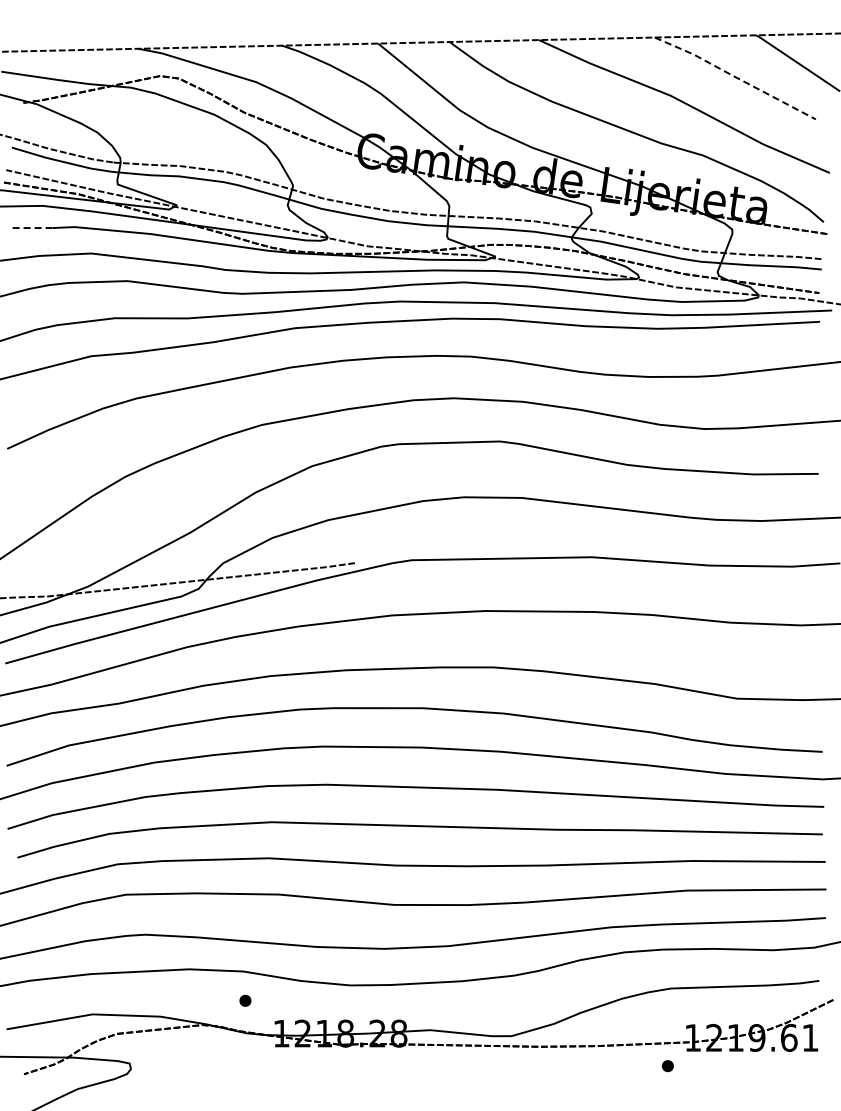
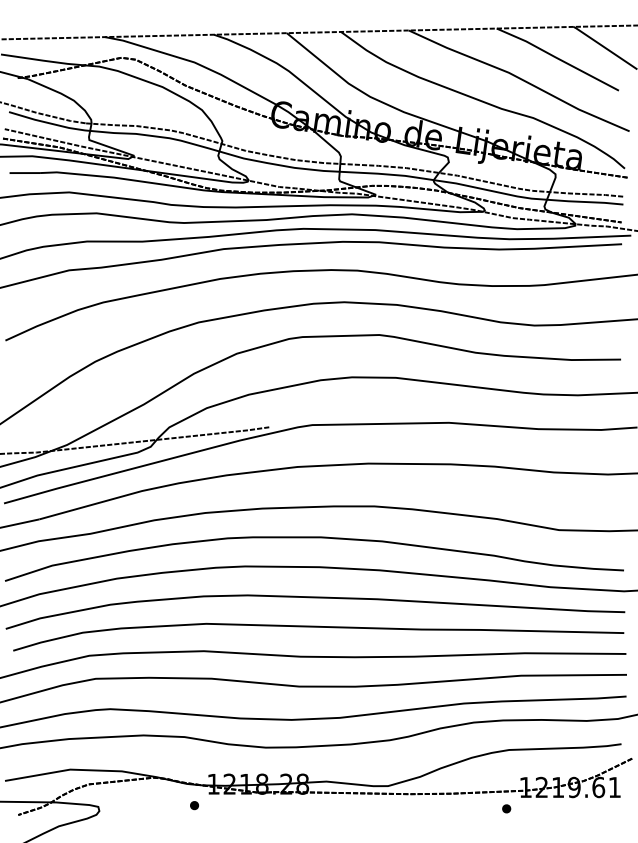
line: (734, 76) -> (557, 58), dashed -> solid
line: (33, 228) -> (25, 173), dashed -> solid
part: (245, 1000) -> (194, 805), moved

